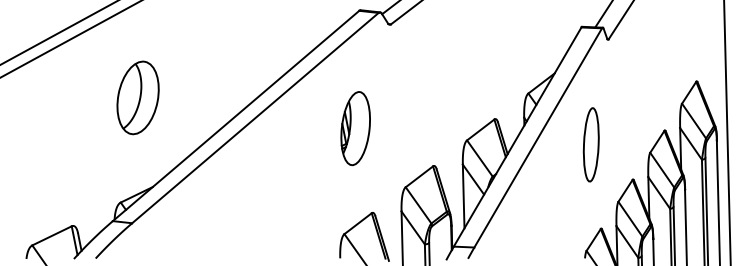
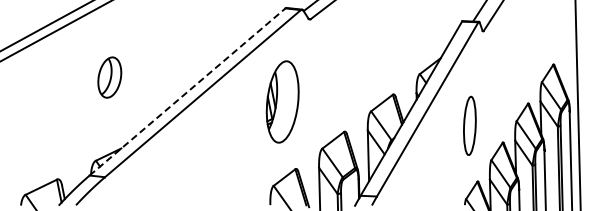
part: (137, 97) -> (109, 77), size x0.7
line: (235, 115) -> (187, 91), solid -> dashed
part: (355, 127) -> (282, 101), size x1.4
part: (590, 144) -> (469, 125), moved

